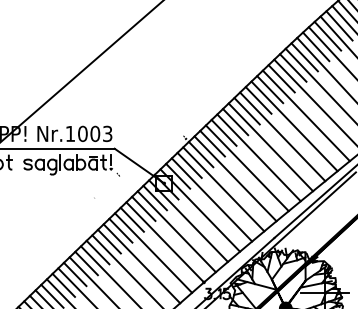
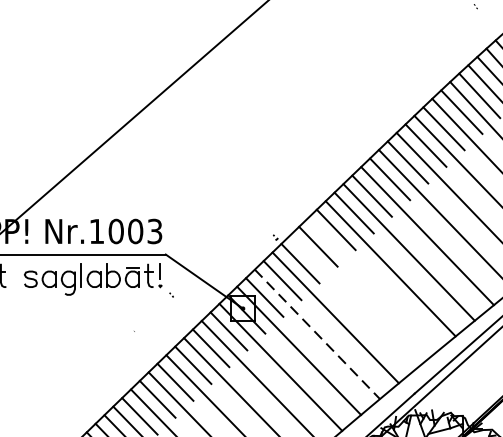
line: (246, 168) -> (371, 285), removed
line: (235, 178) -> (354, 300), removed
line: (212, 199) -> (318, 333), solid -> dashed

